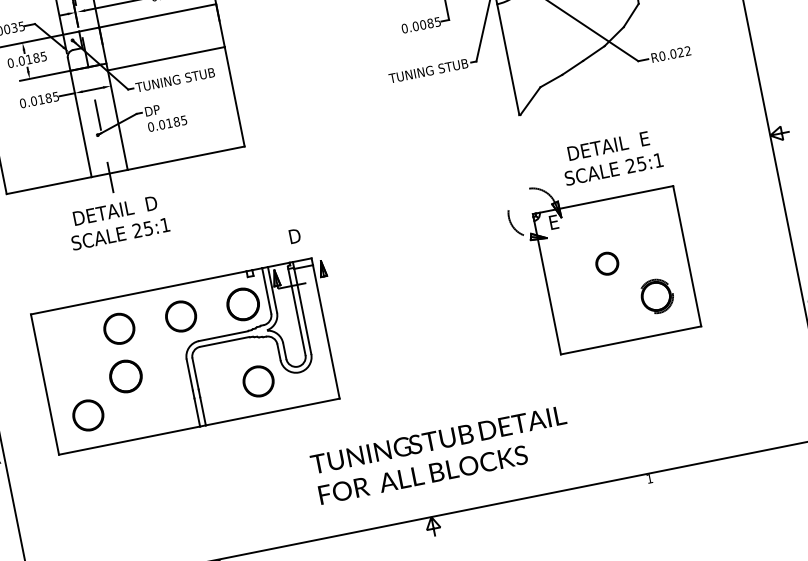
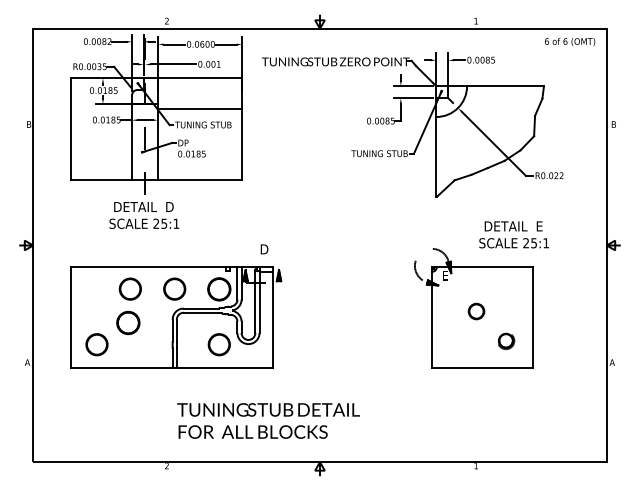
text: (610, 157) -> (513, 234), moved
part: (657, 295) -> (506, 340), size x0.7
text: (441, 454) -> (268, 420), moved

